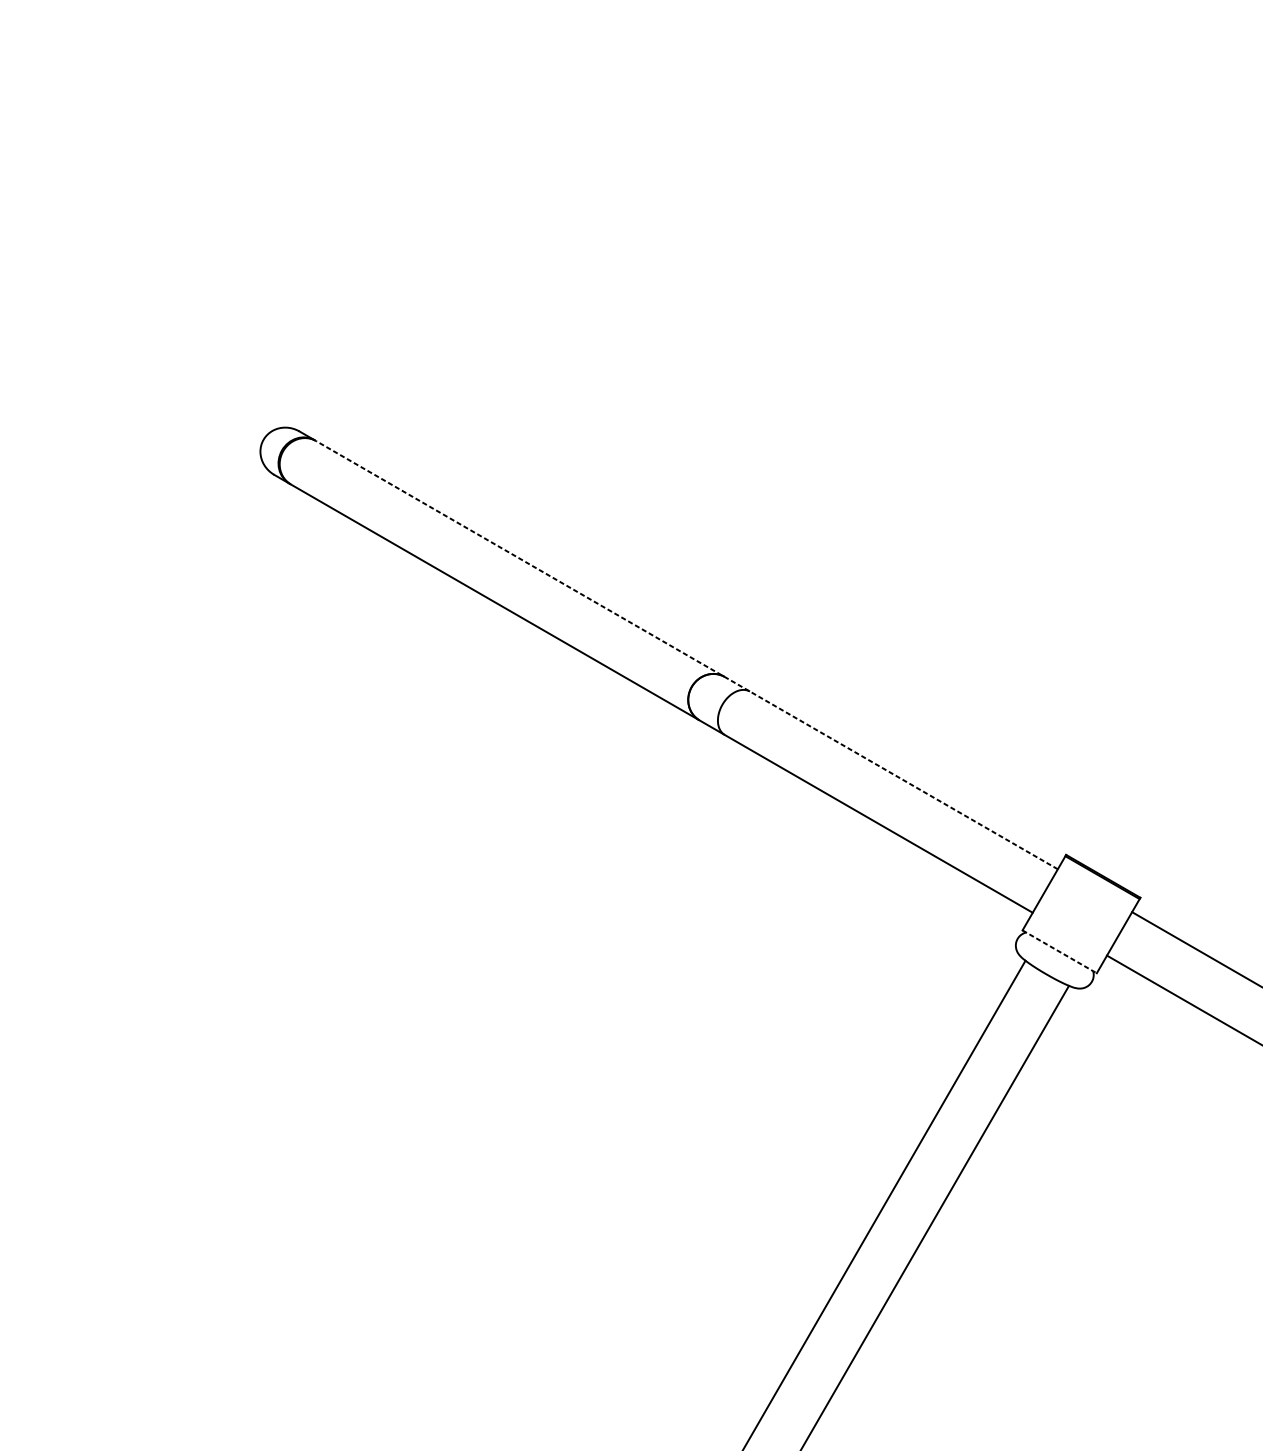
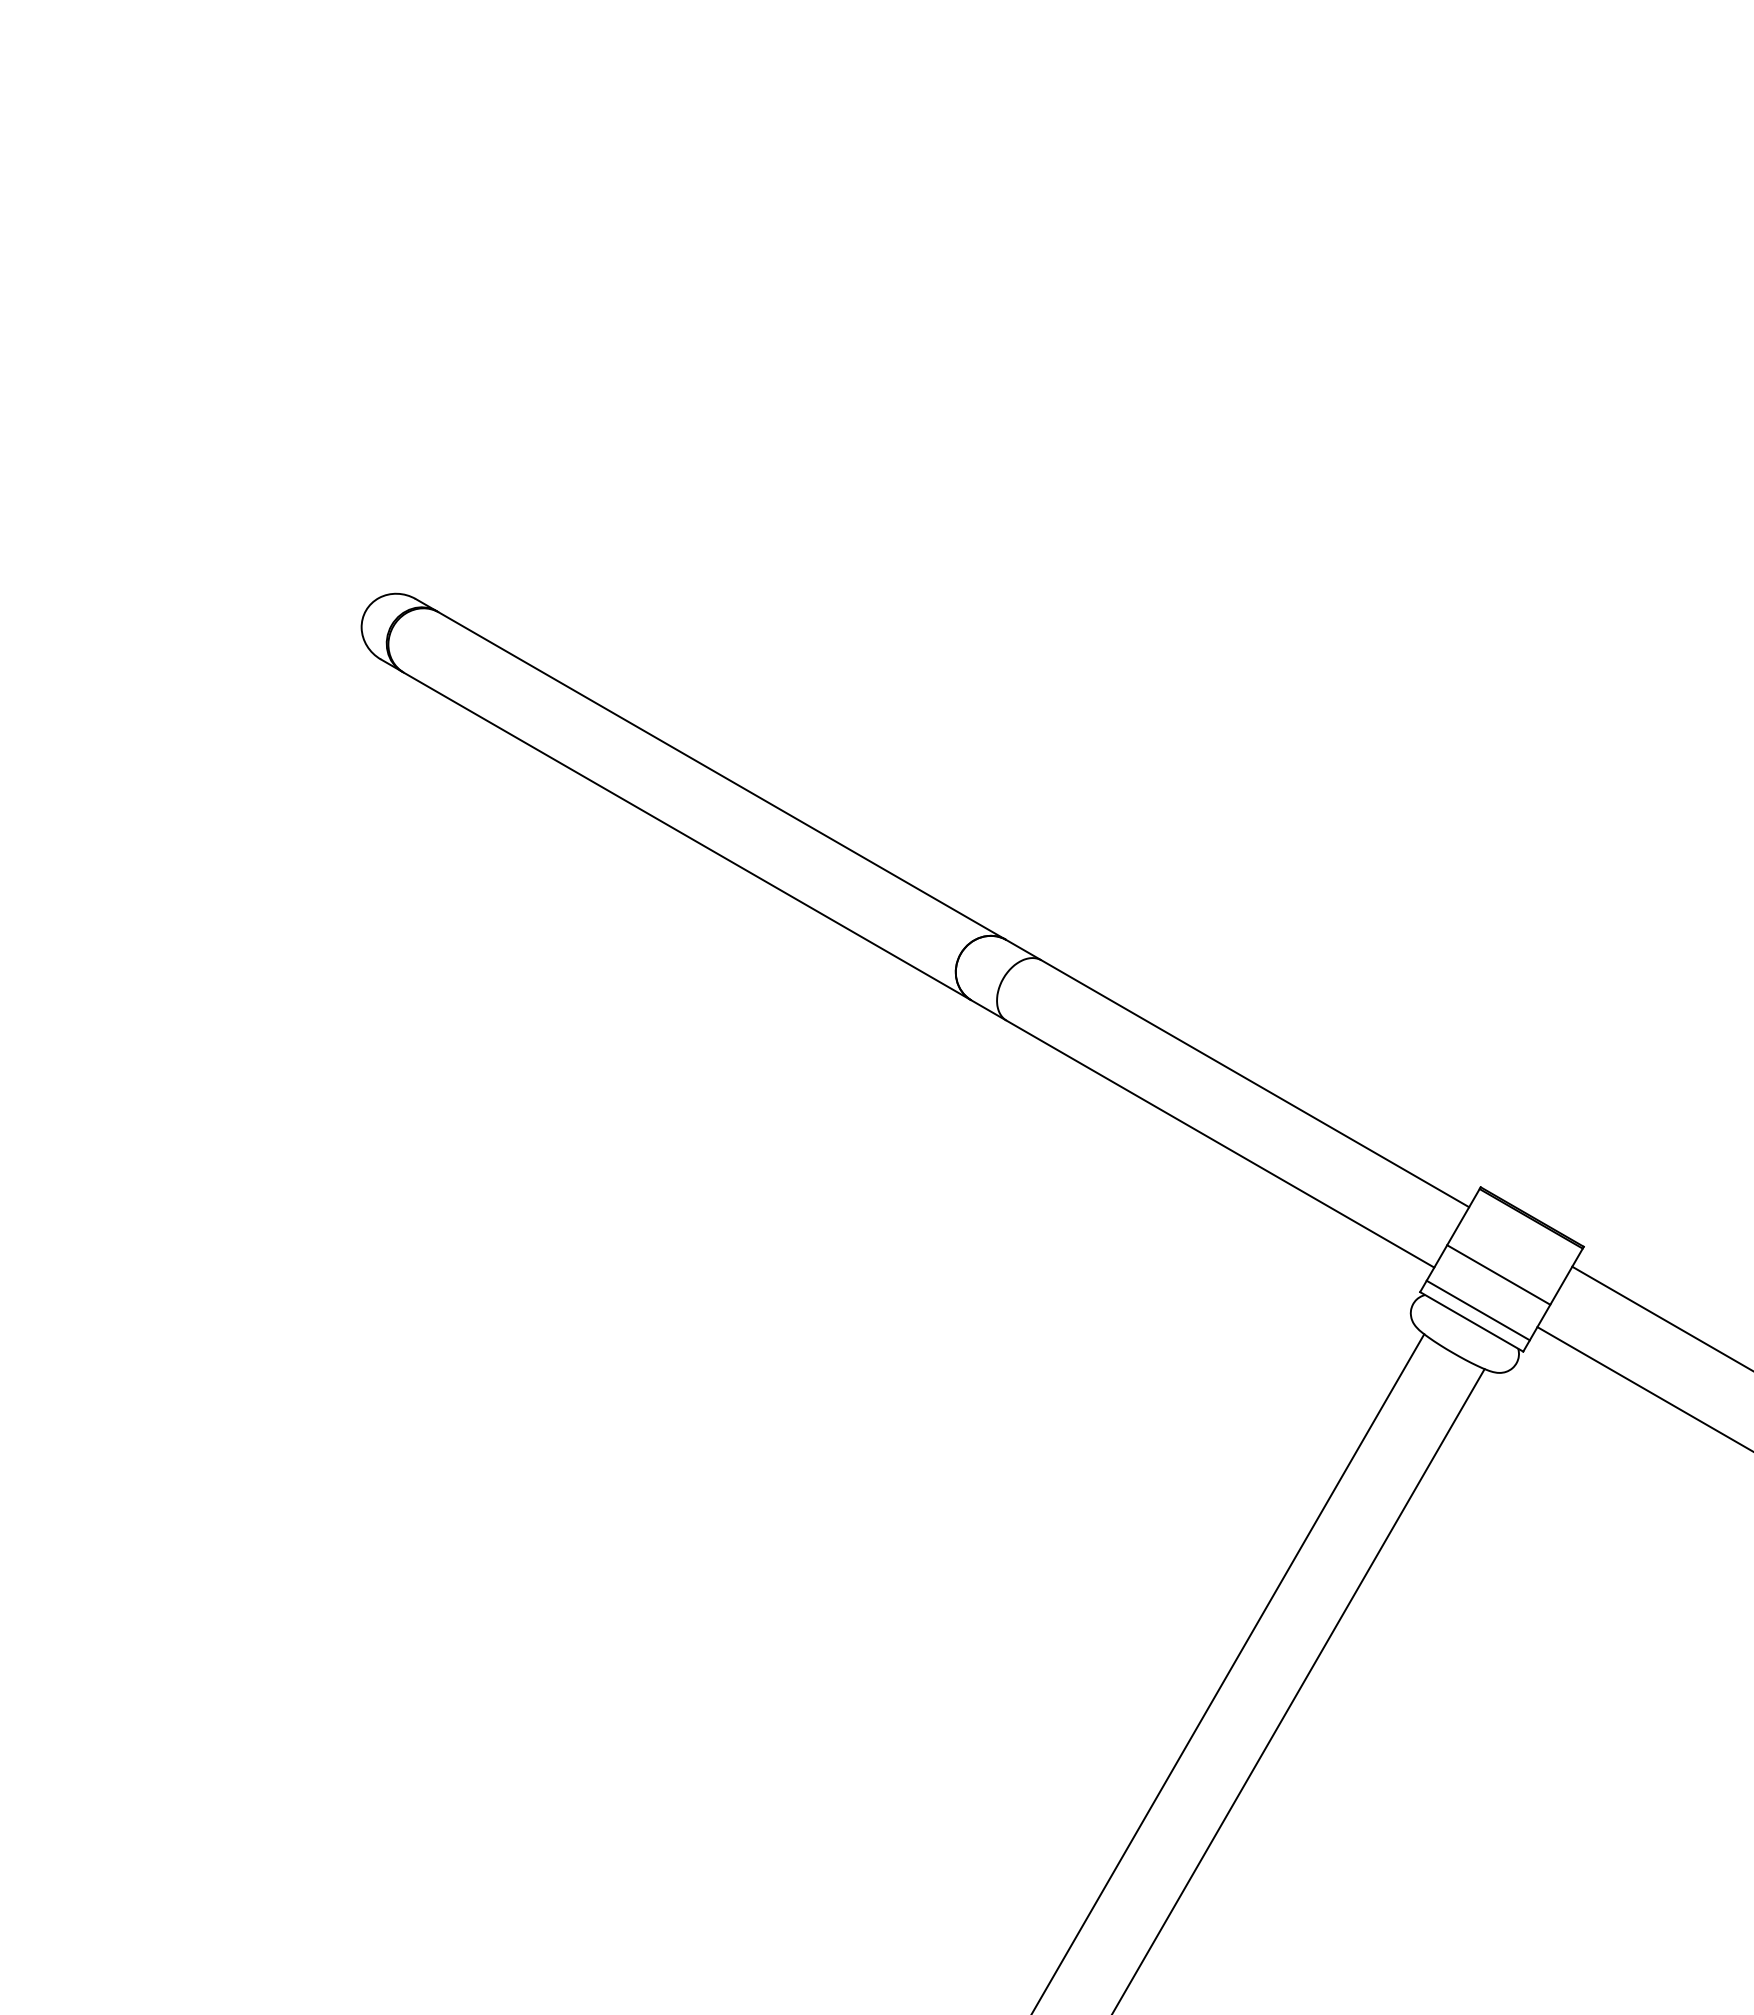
line: (687, 654) -> (954, 909), dashed -> solid
line: (1078, 917) -> (1498, 1274), added
line: (1063, 943) -> (1477, 1310), added
line: (1059, 951) -> (1471, 1321), dashed -> solid

